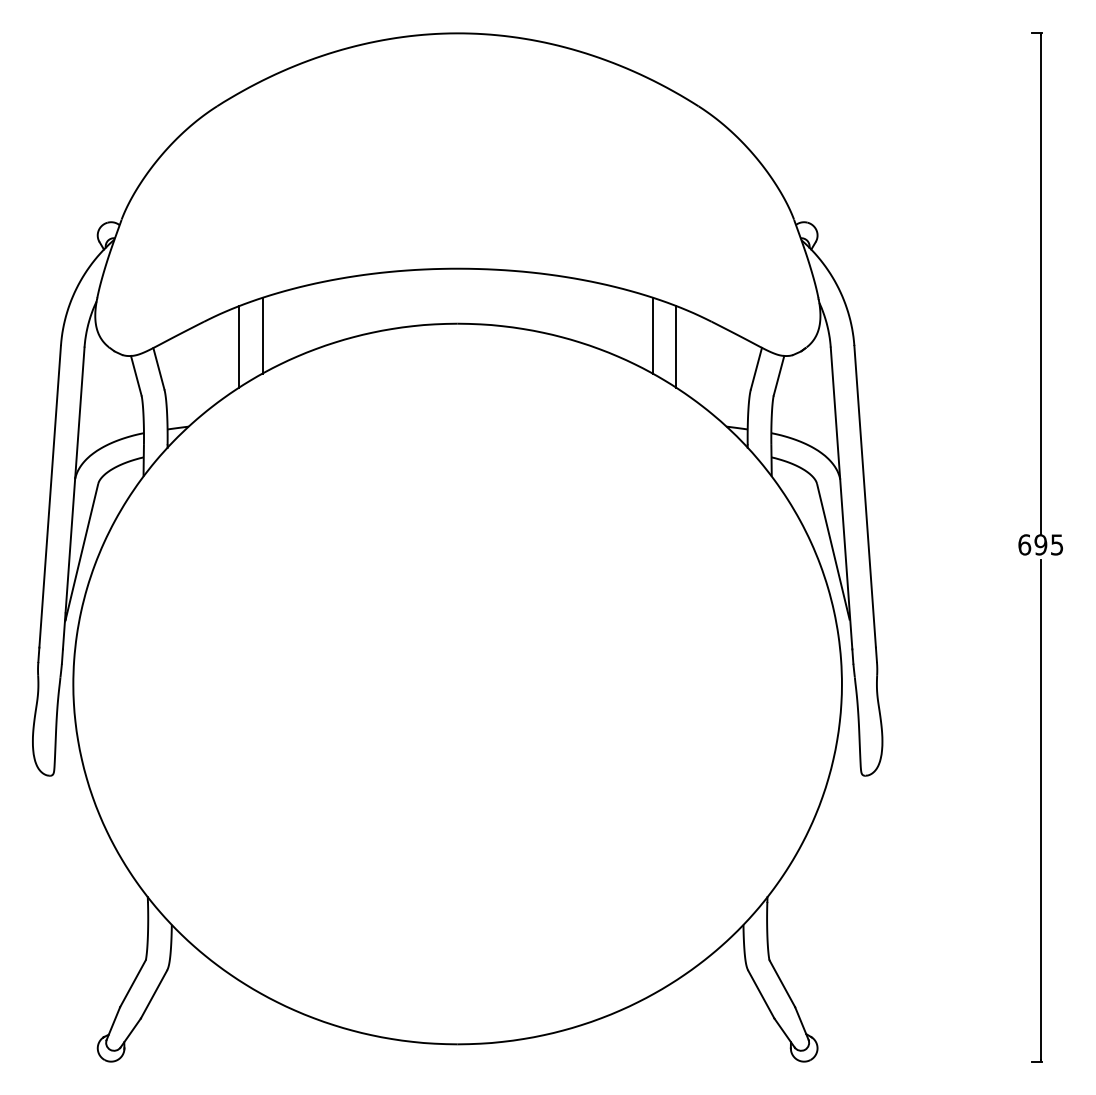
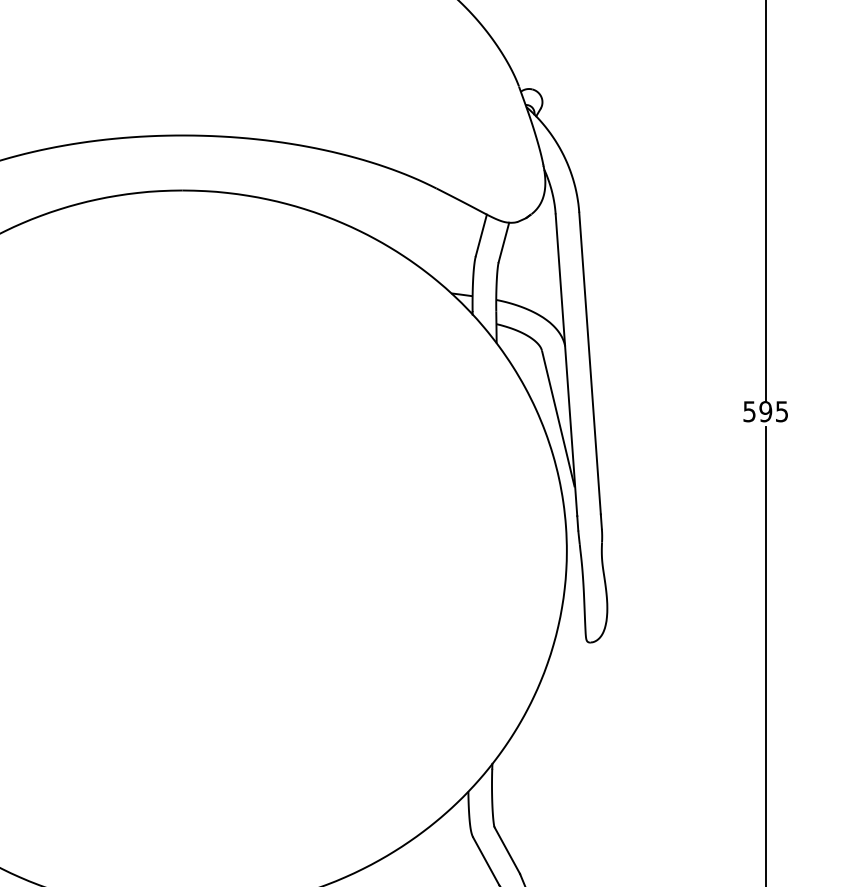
line: (652, 335) -> (377, 202), removed
line: (676, 346) -> (401, 213), removed
text: (1024, 544) -> (749, 411), 695 -> 595

